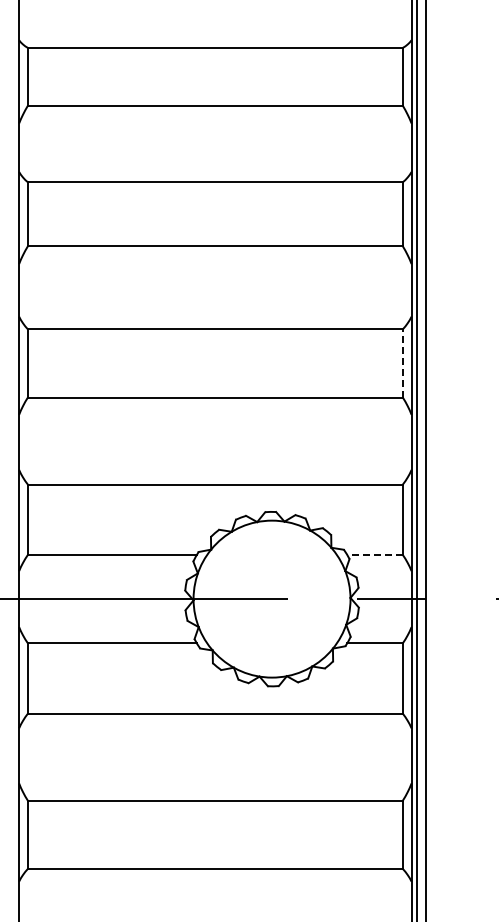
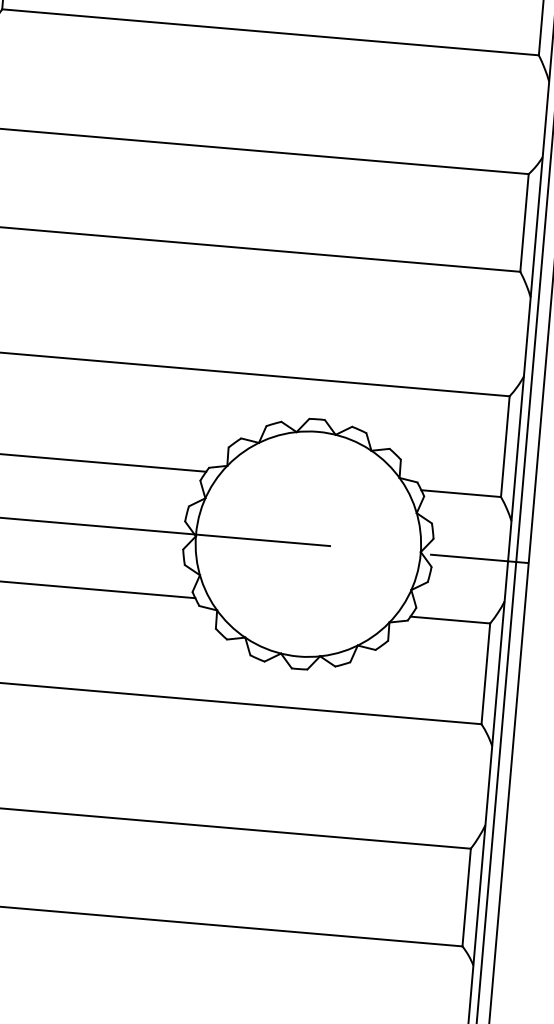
line: (402, 362) -> (524, 221), dashed -> solid
line: (375, 554) -> (461, 493), dashed -> solid

